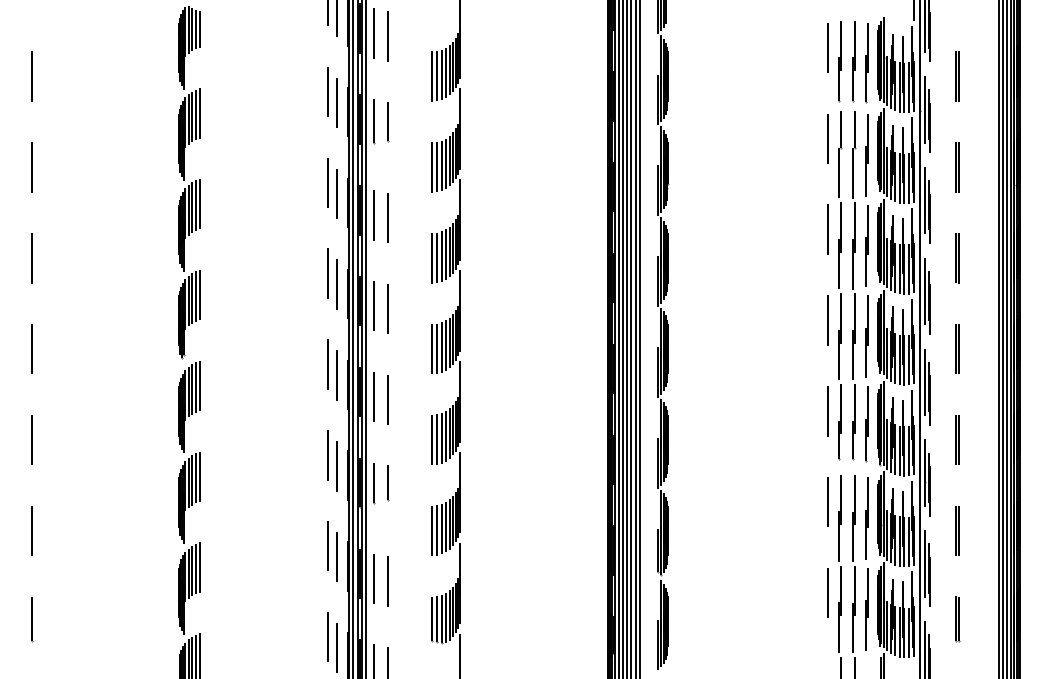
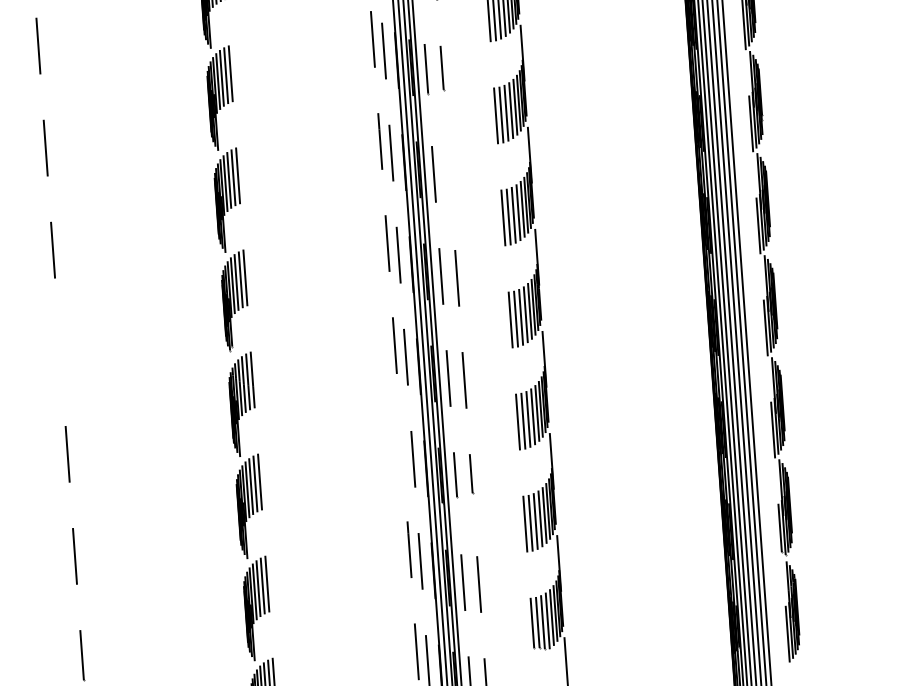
line: (387, 217) -> (449, 175), removed
line: (31, 348) -> (60, 351), removed
line: (328, 455) -> (402, 447), removed

